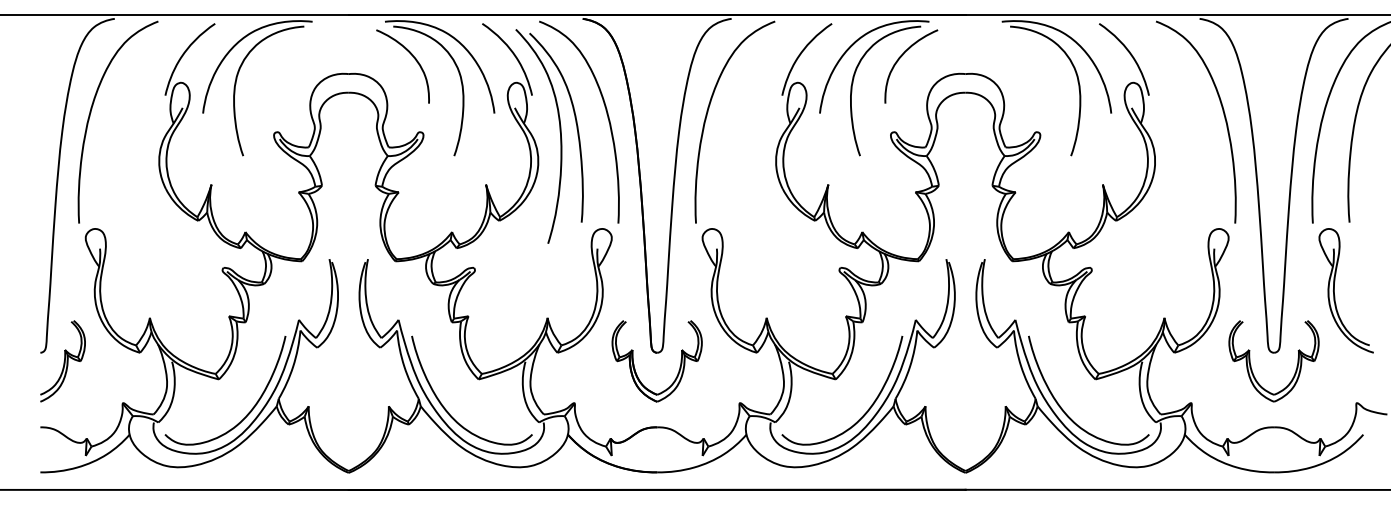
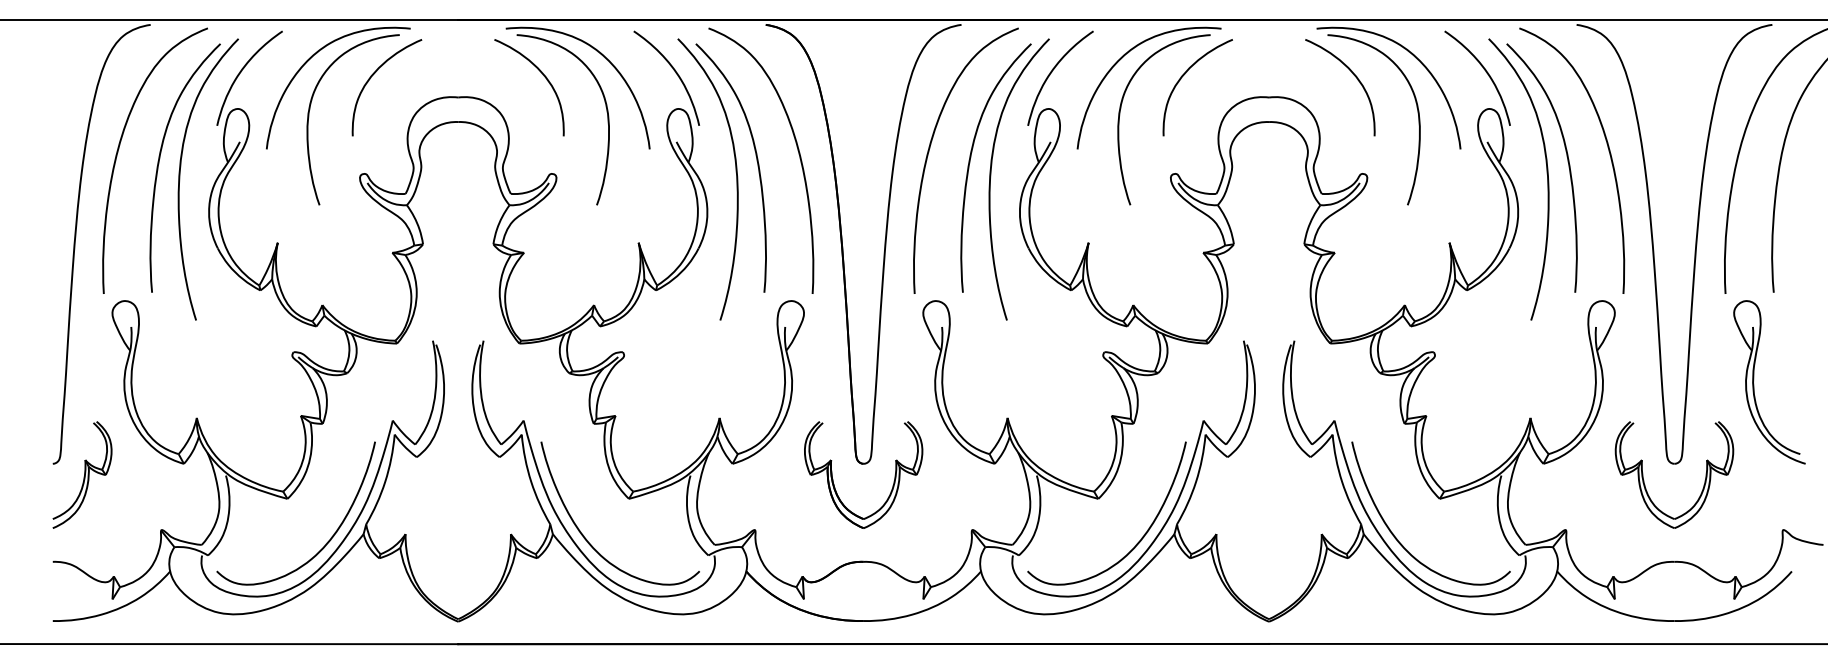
curve: (1029, 57) -> (1353, 75), added
curve: (282, 60) -> (371, 79), added
part: (1176, 133) -> (1546, 175), added
part: (137, 136) -> (180, 179), added
part: (754, 136) -> (991, 179), added

